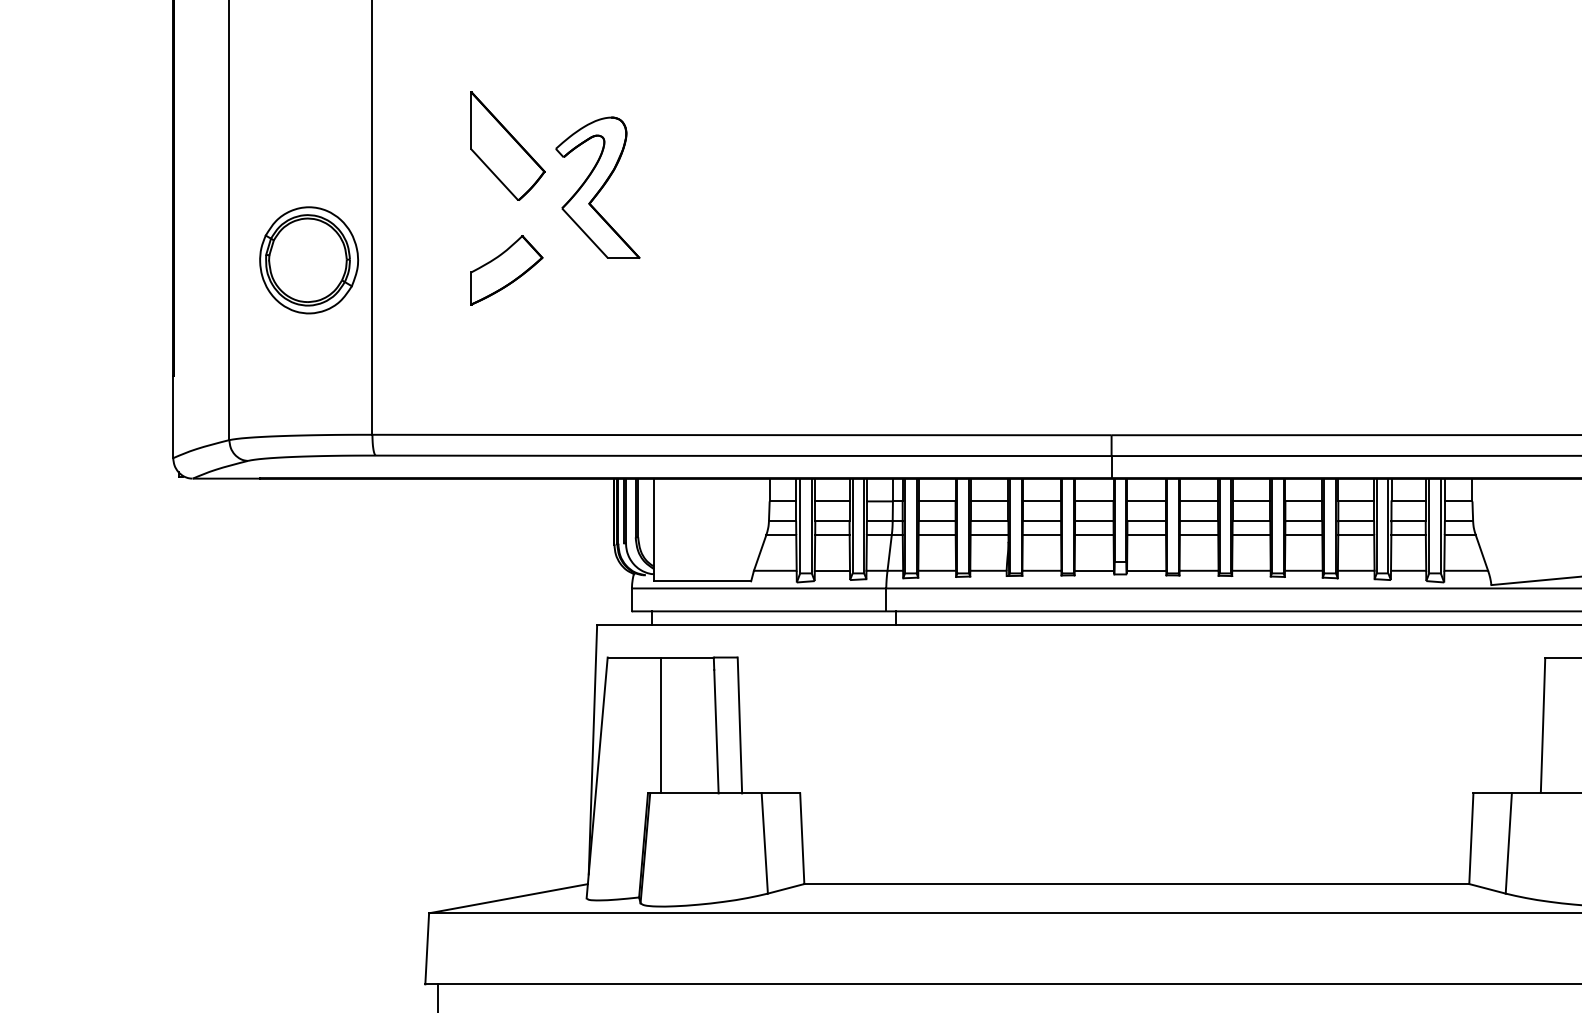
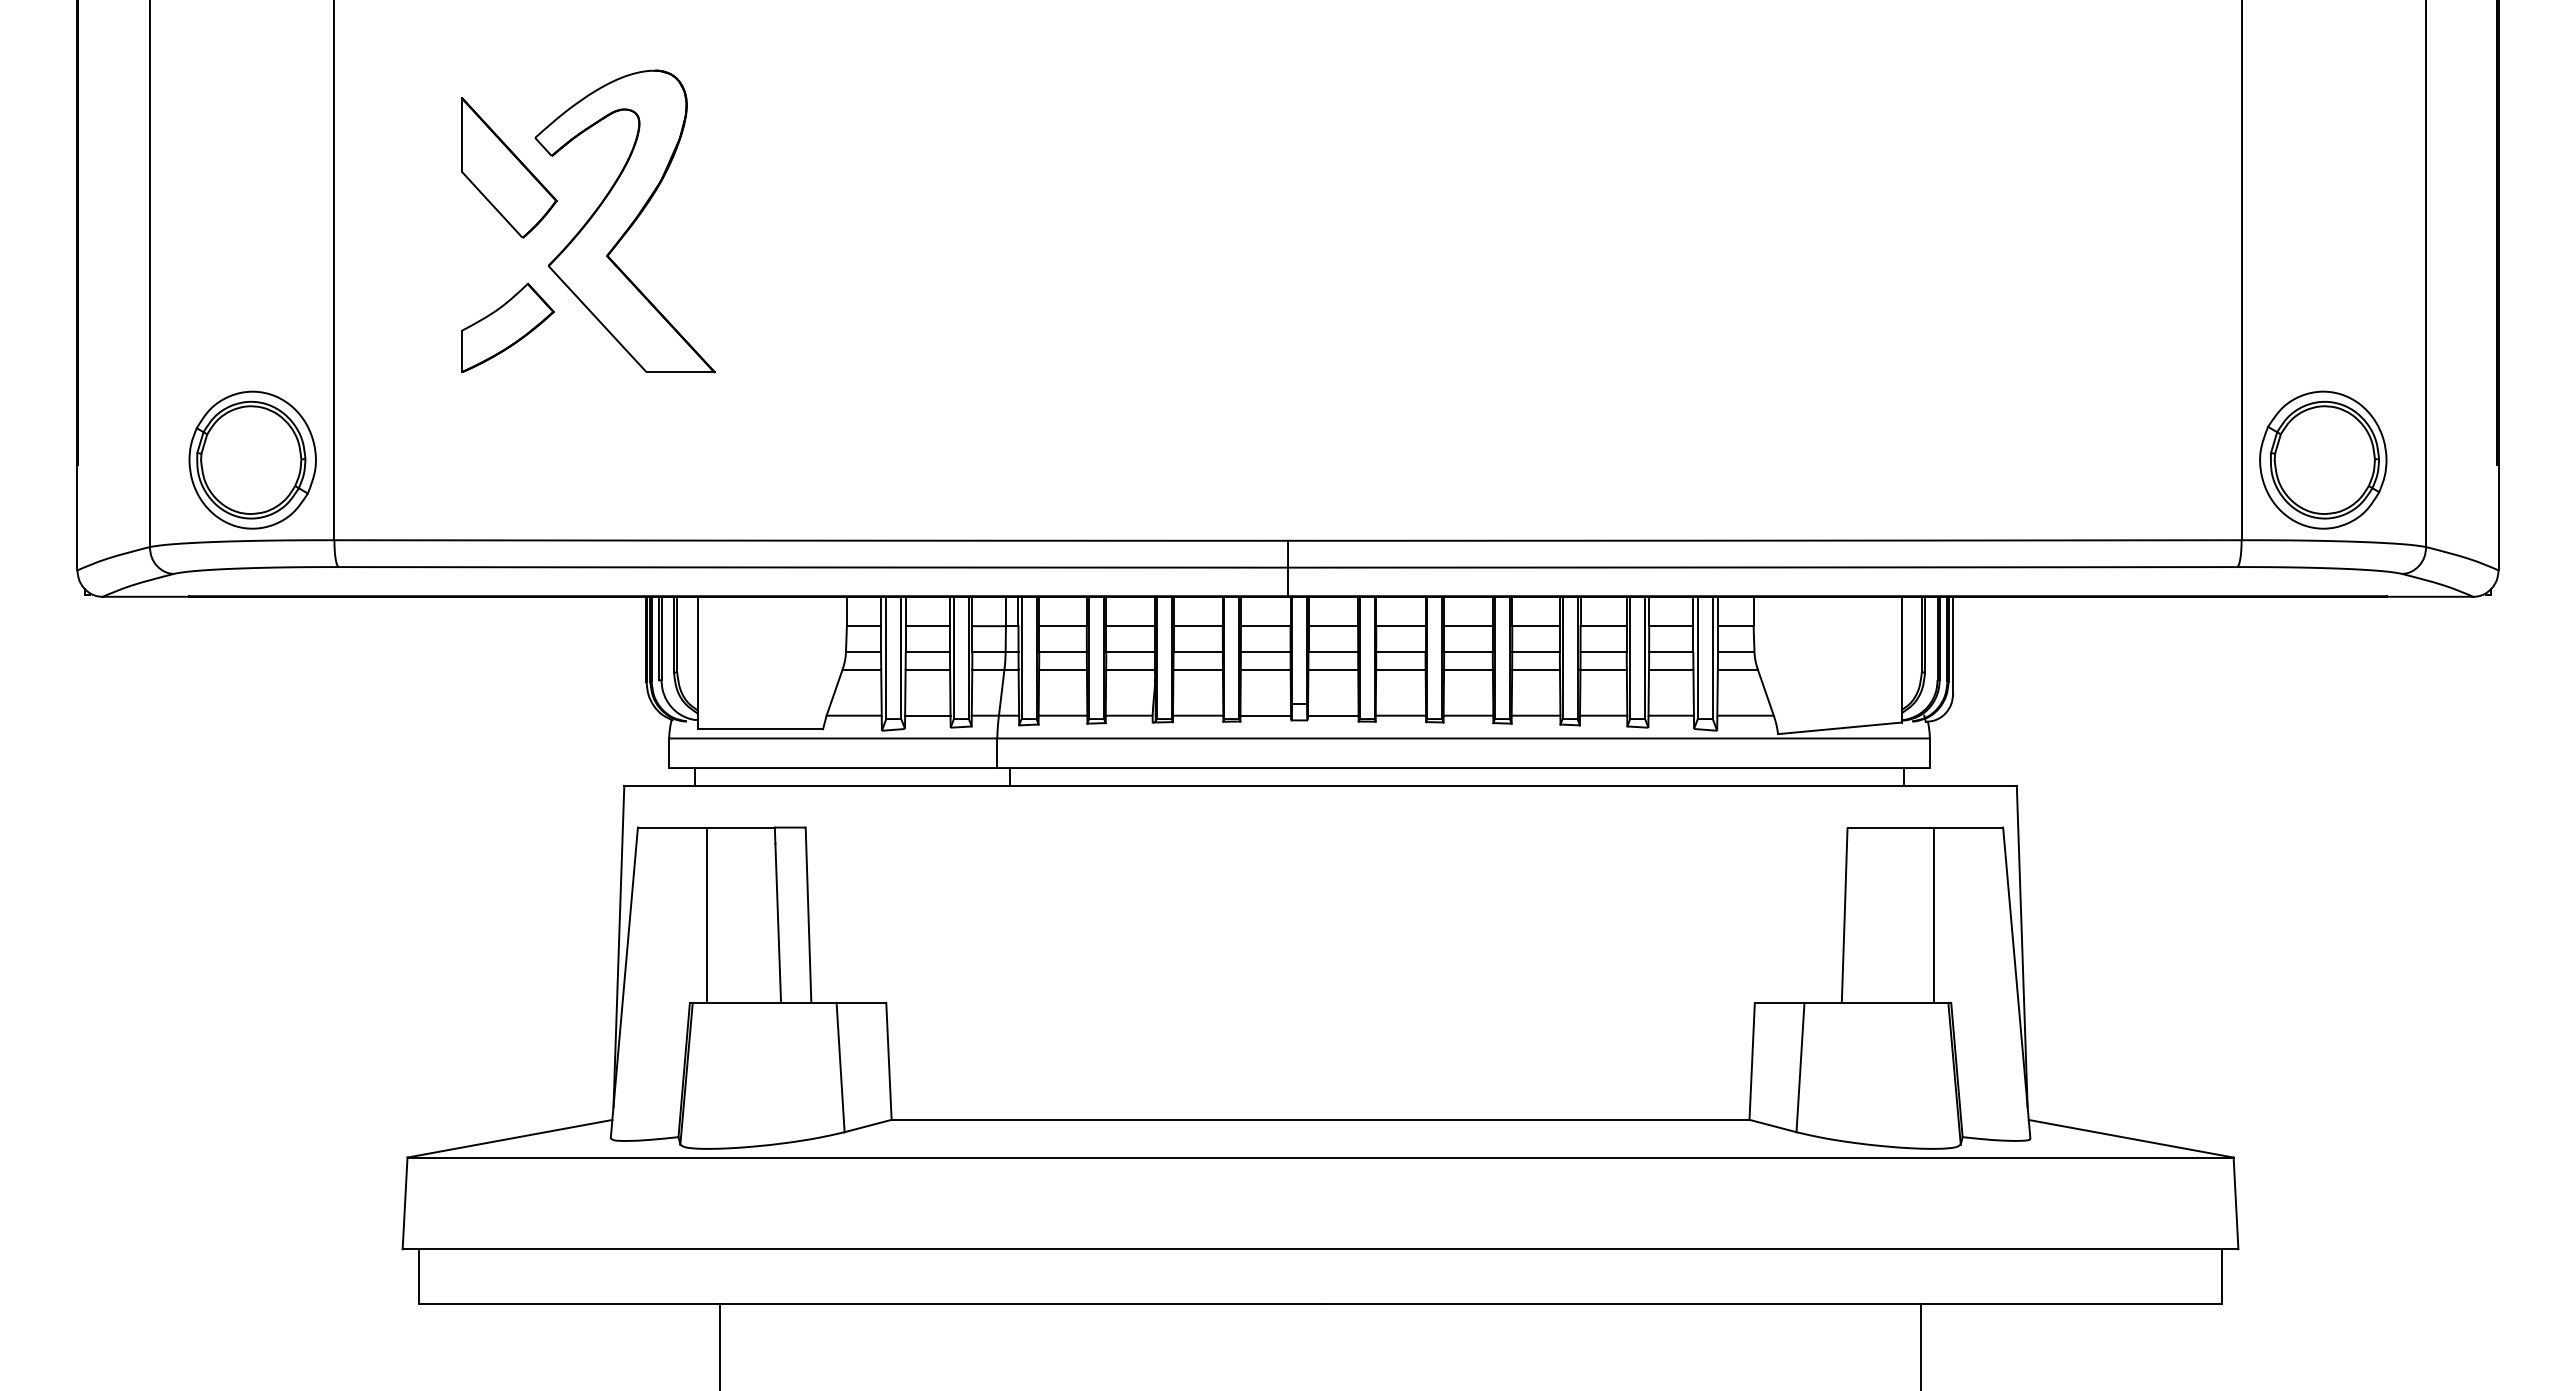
part: (597, 187) -> (624, 221), size x1.67
part: (308, 259) -> (252, 459), moved

